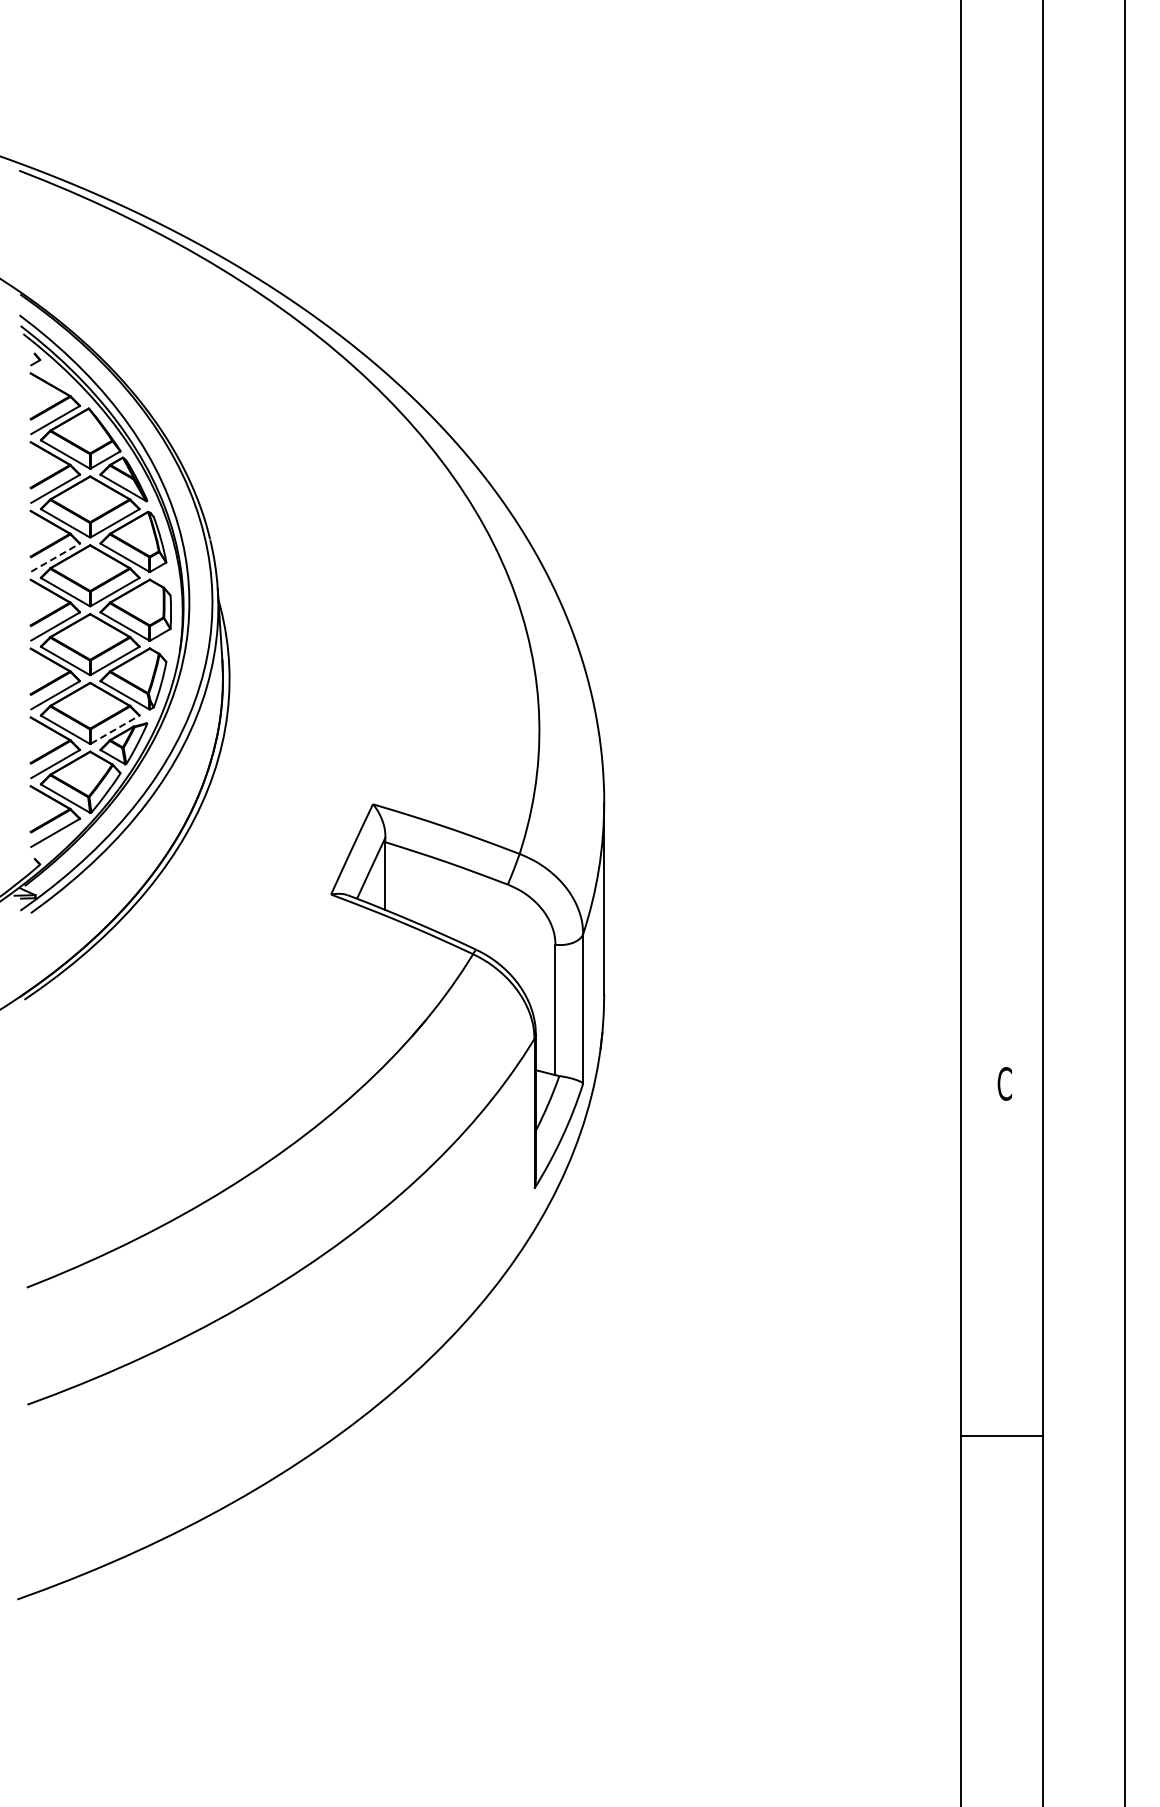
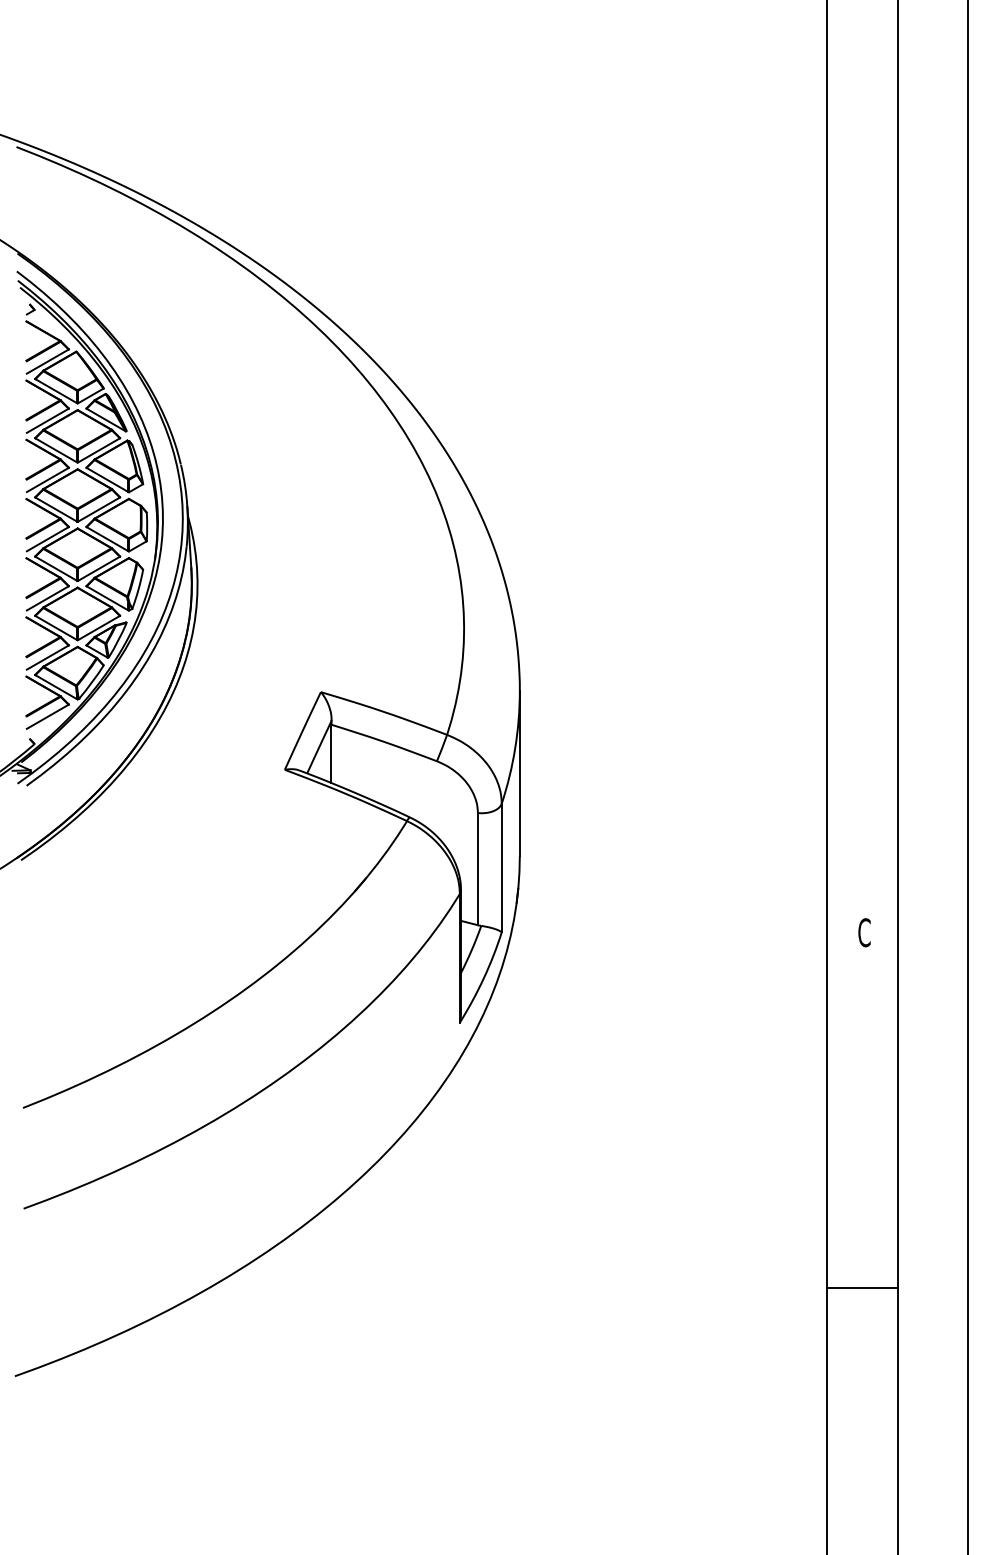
line: (55, 557) -> (47, 479), dashed -> solid
line: (115, 729) -> (99, 627), dashed -> solid
line: (1002, 1436) -> (862, 1288), moved

